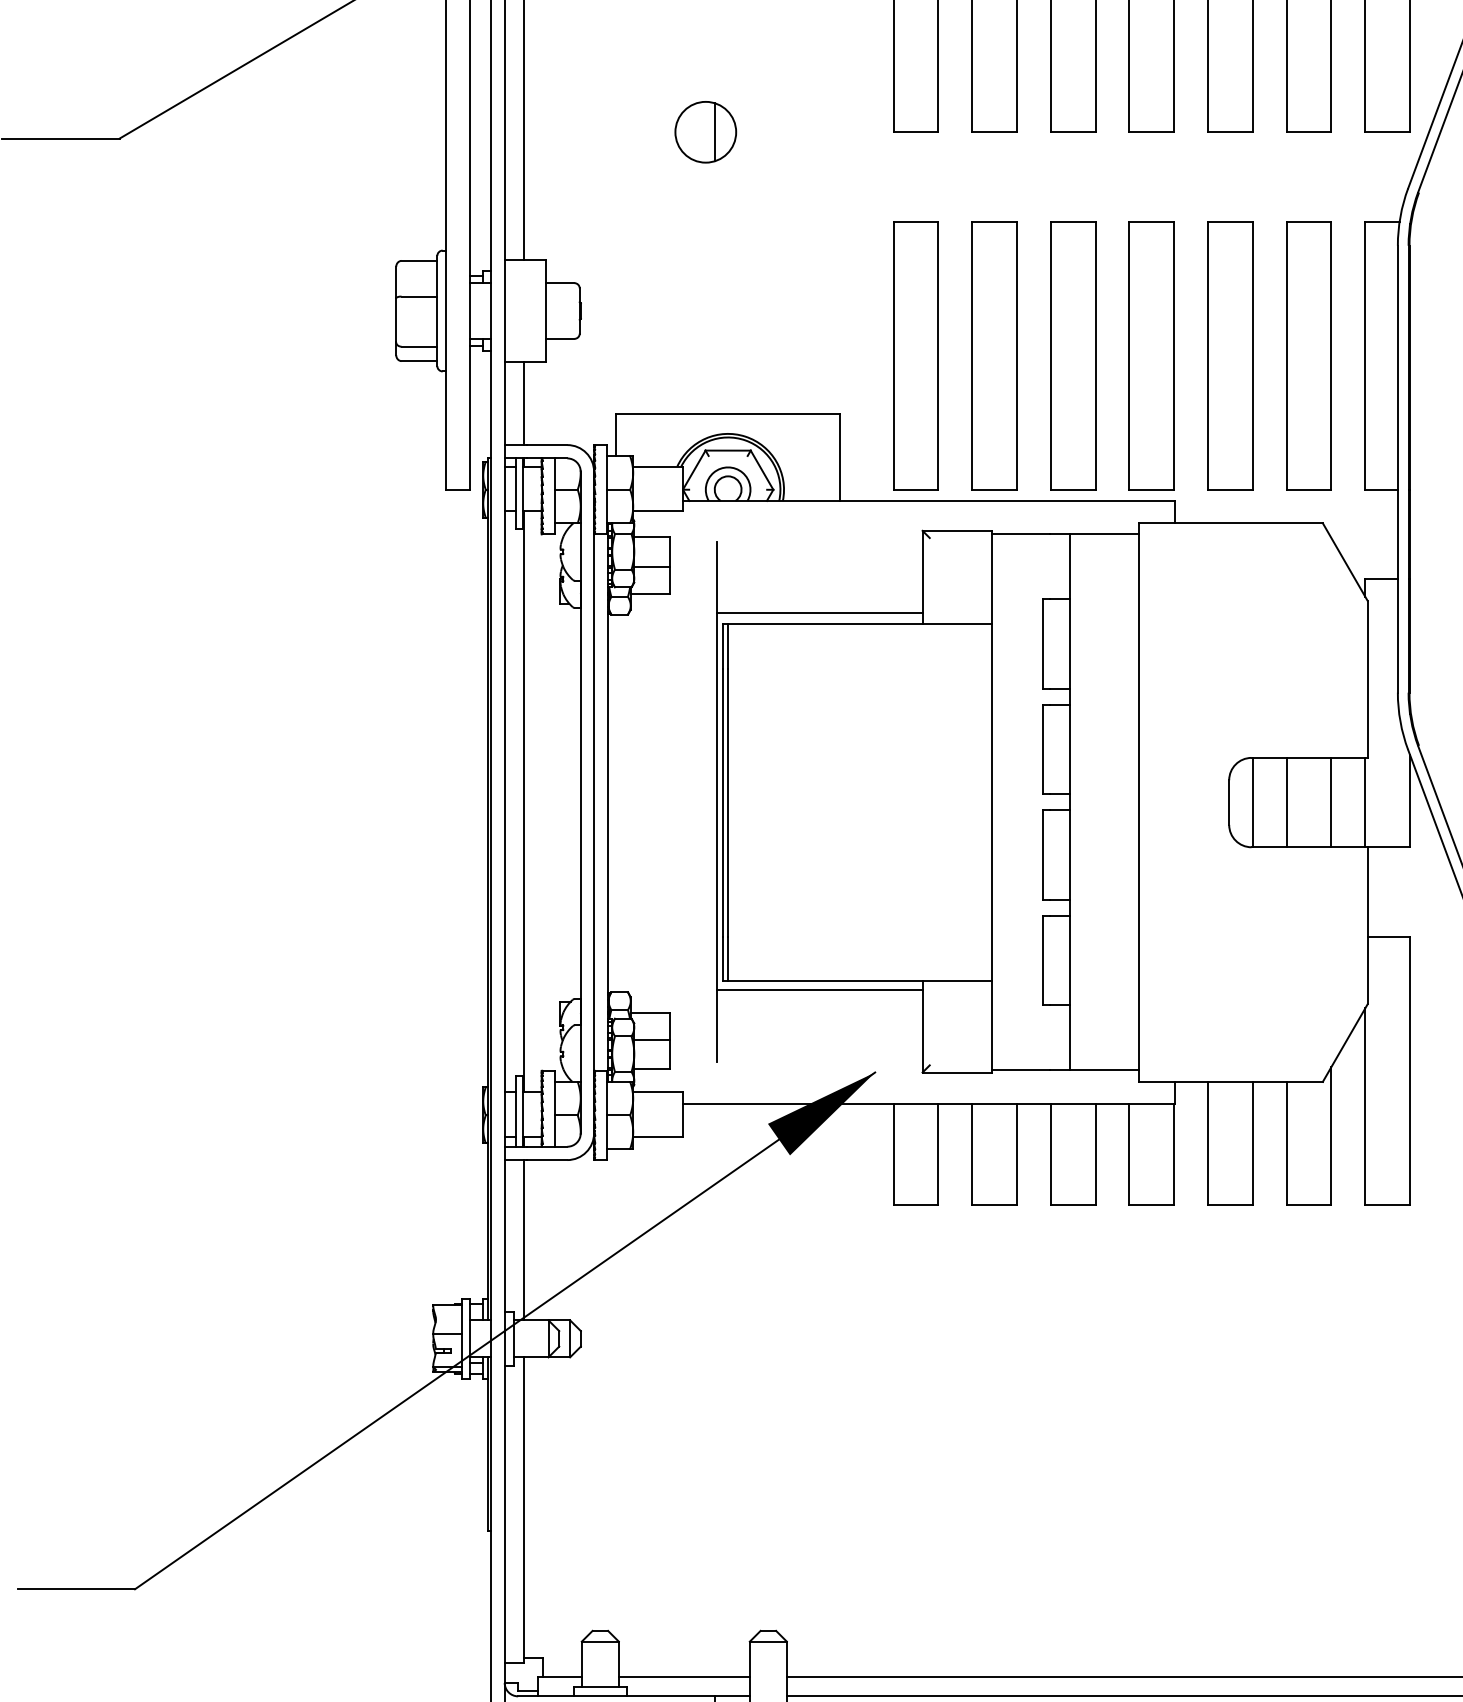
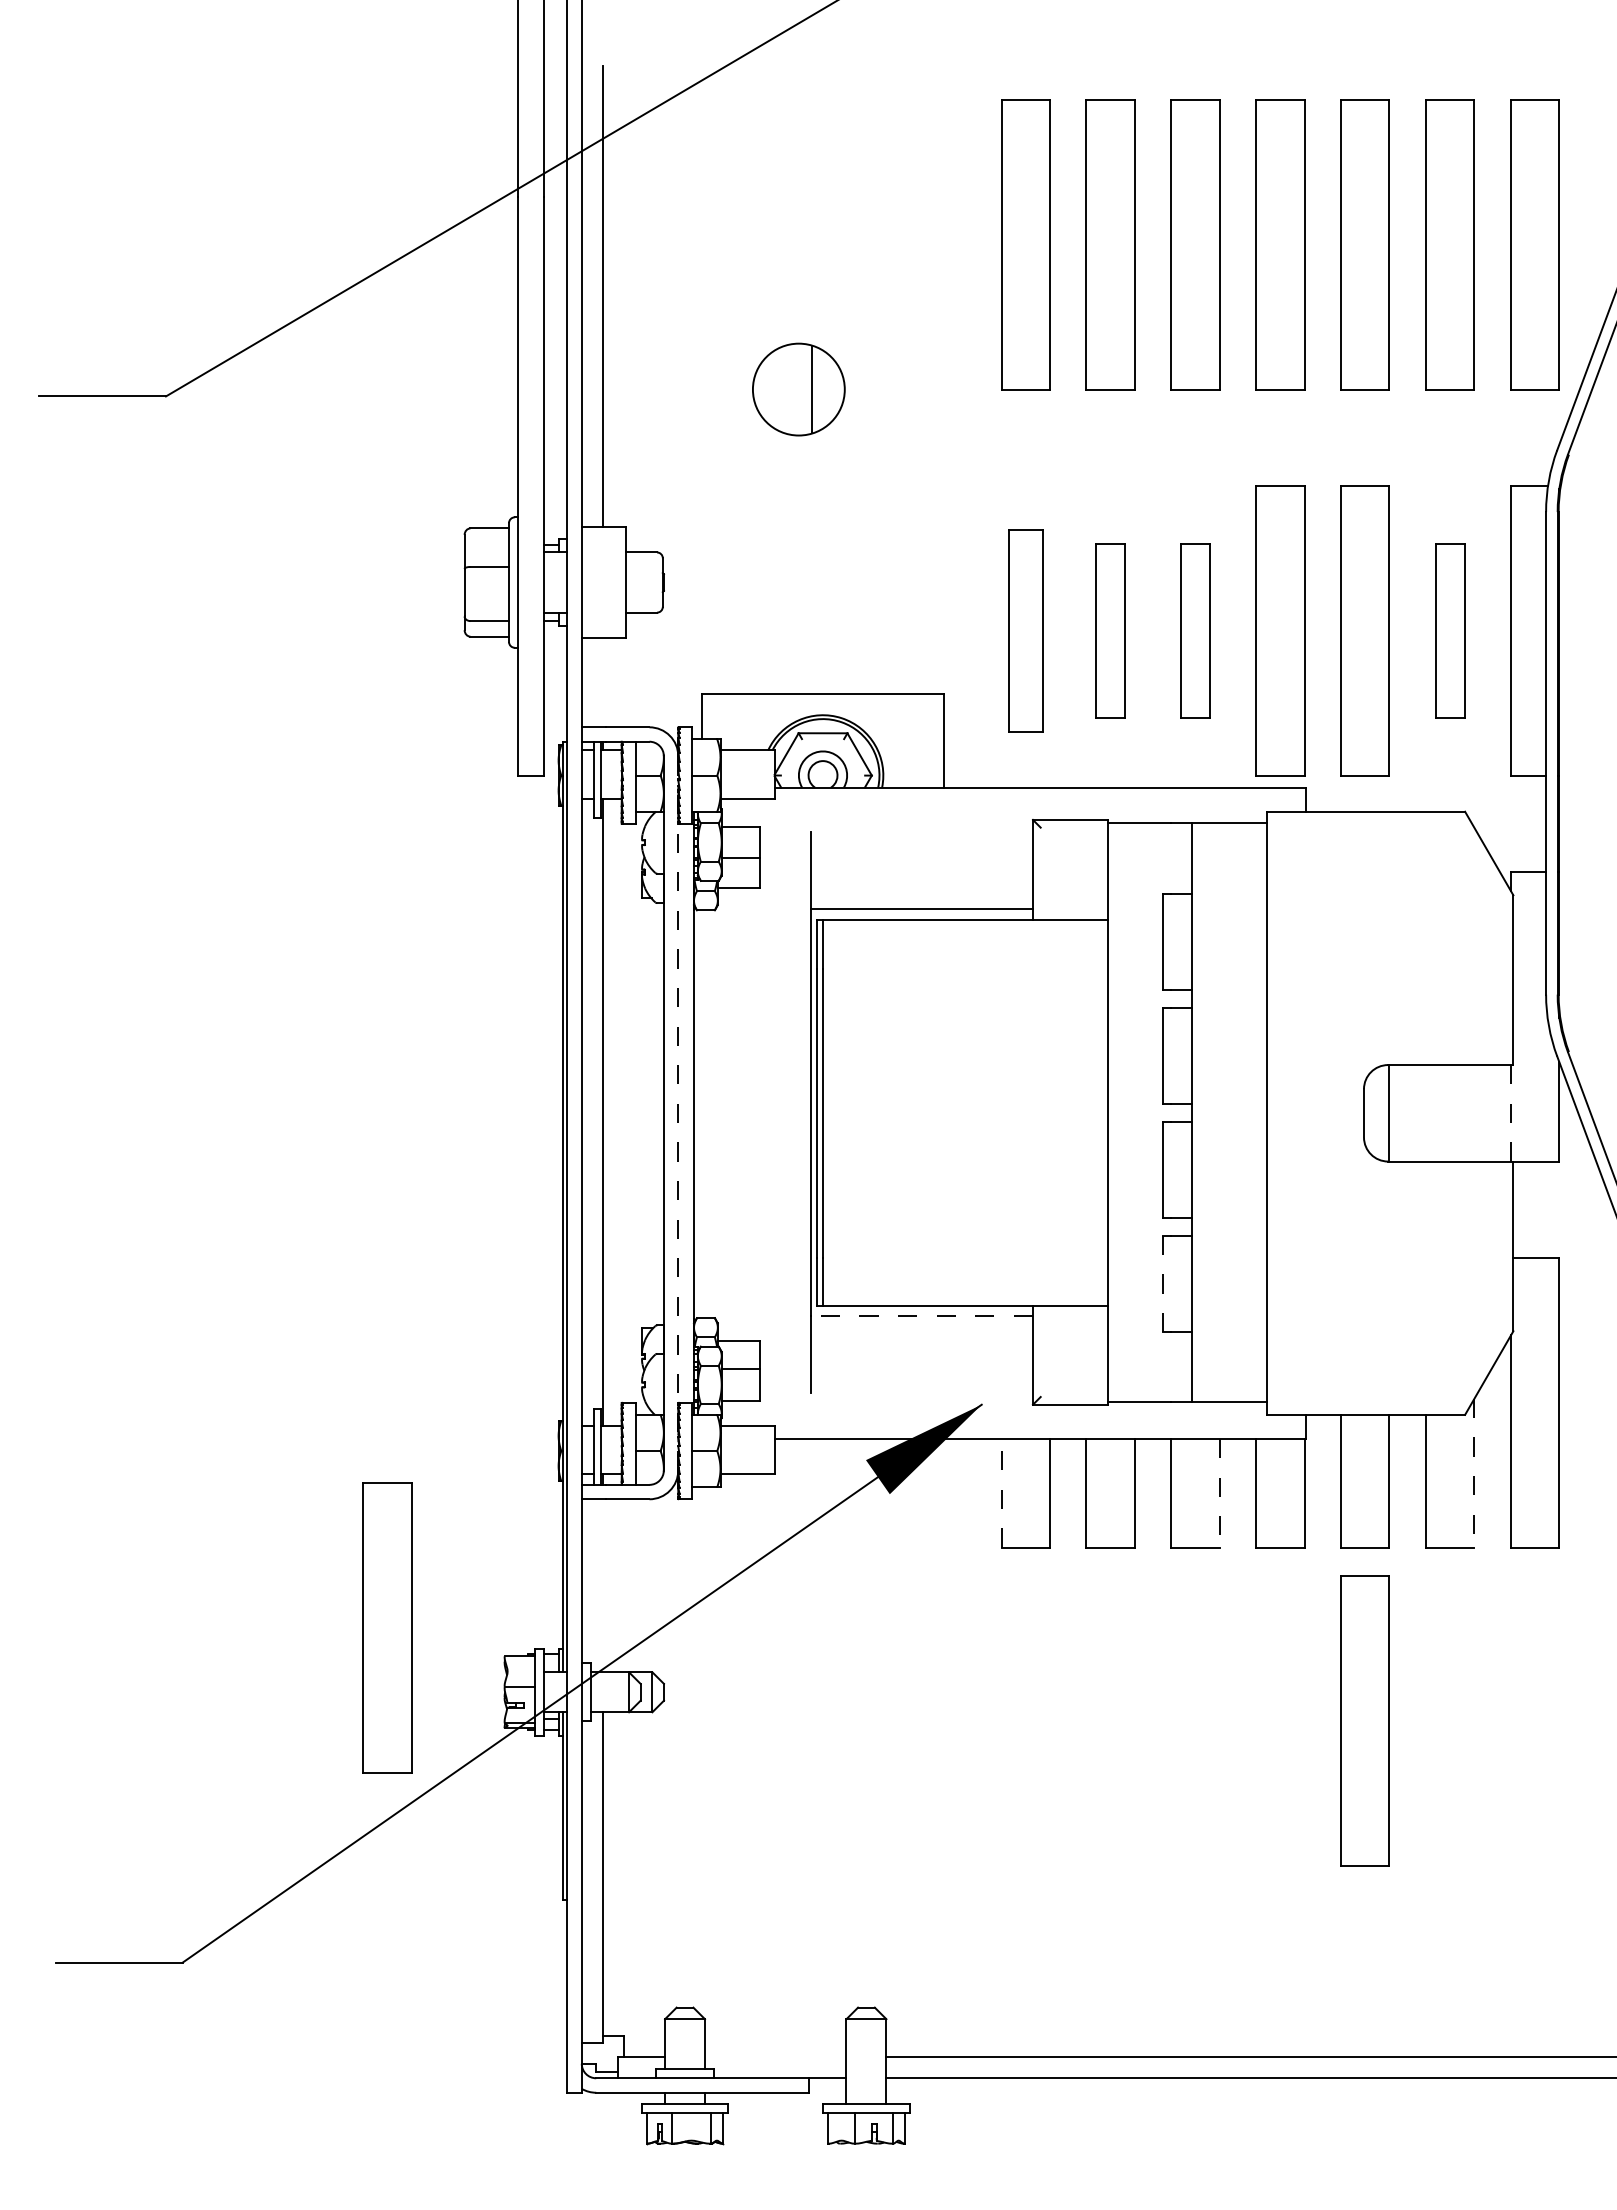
part: (705, 132) -> (798, 389), size x1.4
part: (915, 355) -> (1025, 630), size x0.7
part: (994, 355) -> (1110, 630), size x0.6
part: (1073, 355) -> (1195, 630), size x0.6
part: (1308, 355) -> (1449, 630), size x0.6
line: (523, 403) -> (602, 682), removed
line: (594, 801) -> (678, 1112), solid -> dashed
line: (1365, 801) -> (1511, 1112), solid -> dashed
line: (1287, 802) -> (1426, 1113), removed
line: (1331, 802) -> (1474, 1113), removed
line: (1042, 960) -> (1162, 1283), solid -> dashed
line: (820, 989) -> (922, 1315), solid -> dashed
line: (1331, 1136) -> (1474, 1473), solid -> dashed
line: (893, 1153) -> (1001, 1492), solid -> dashed
line: (1095, 1154) -> (1219, 1493), solid -> dashed
line: (523, 1239) -> (602, 1585), removed
part: (324, 1278) -> (387, 1627), added
part: (1229, 1364) -> (1364, 1720), added
line: (684, 1677) -> (775, 2057), removed

